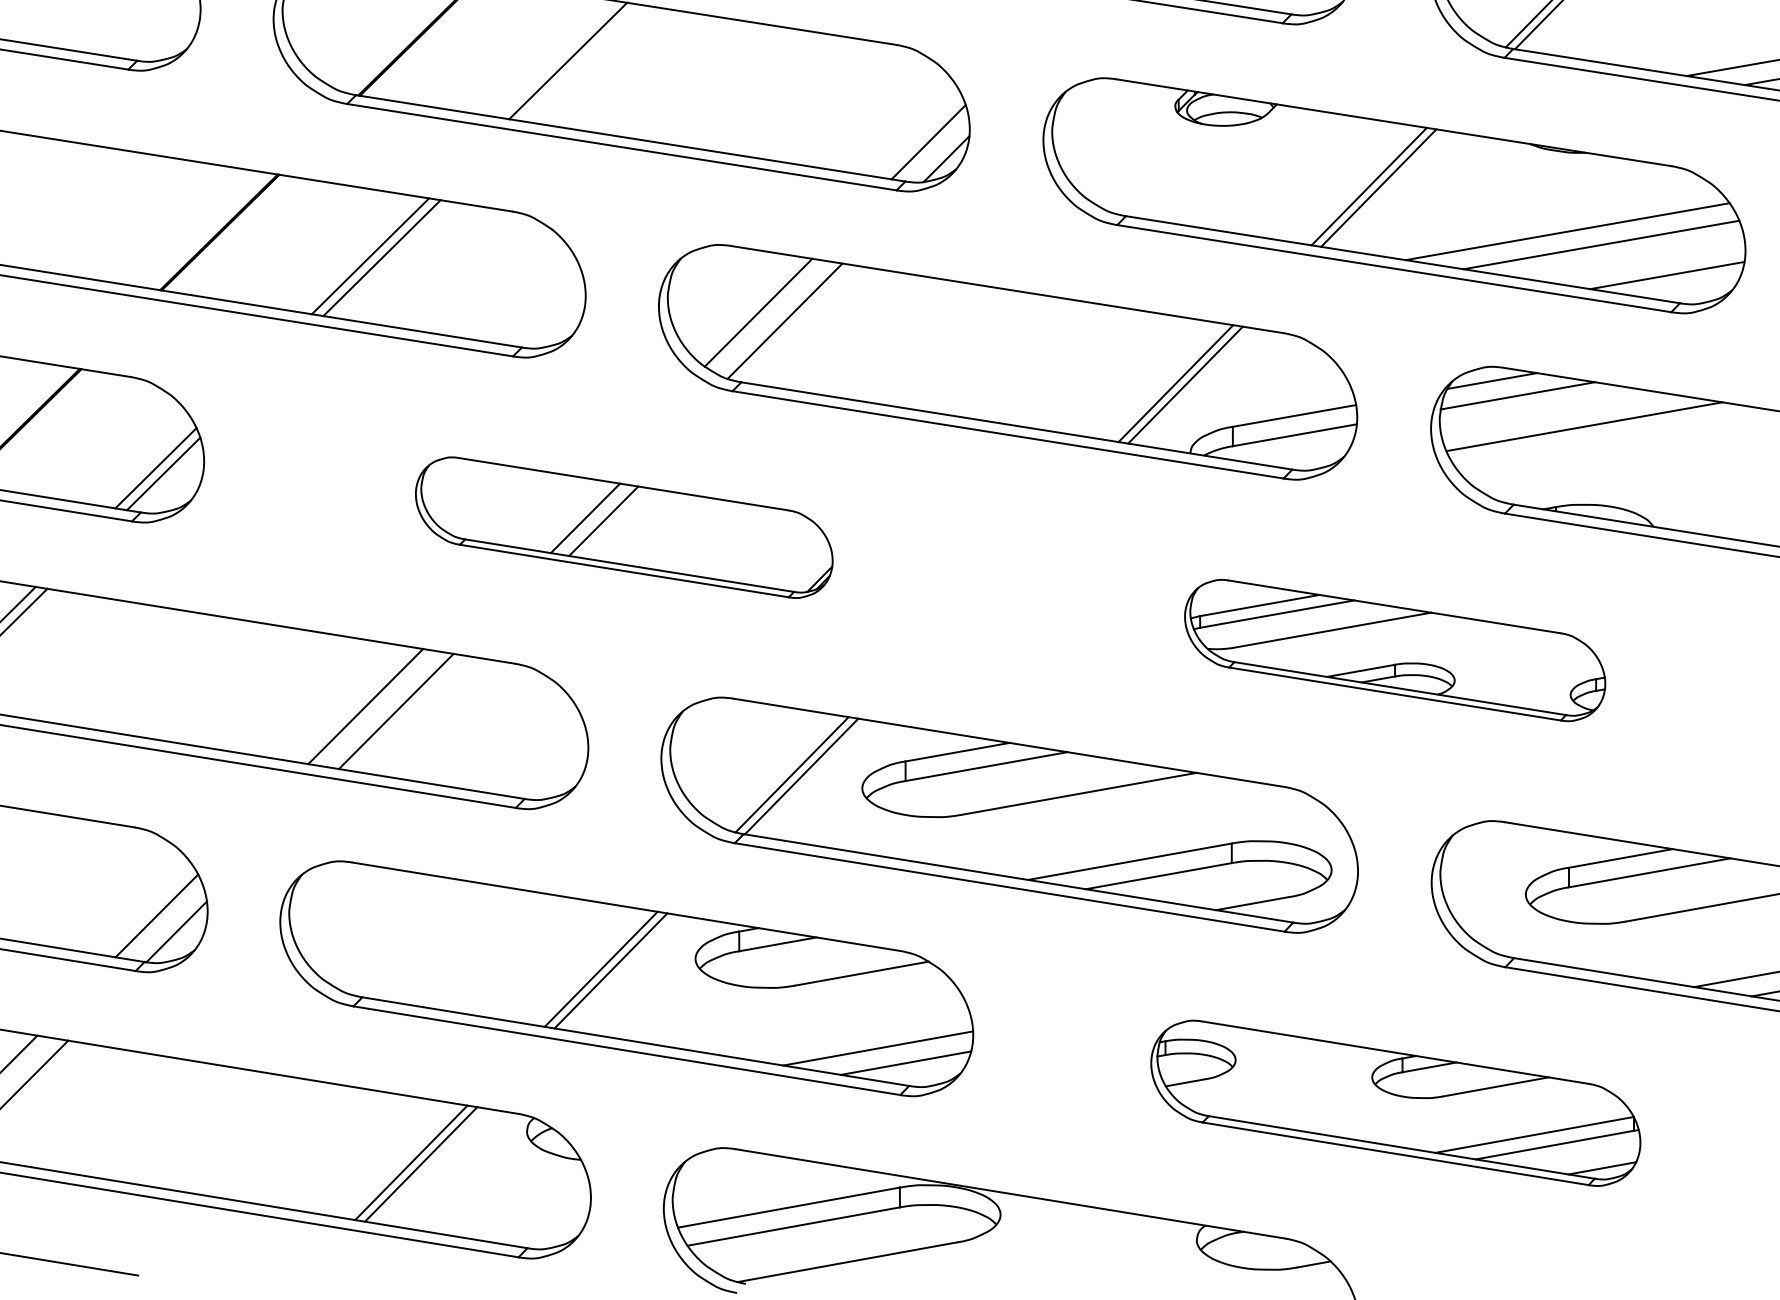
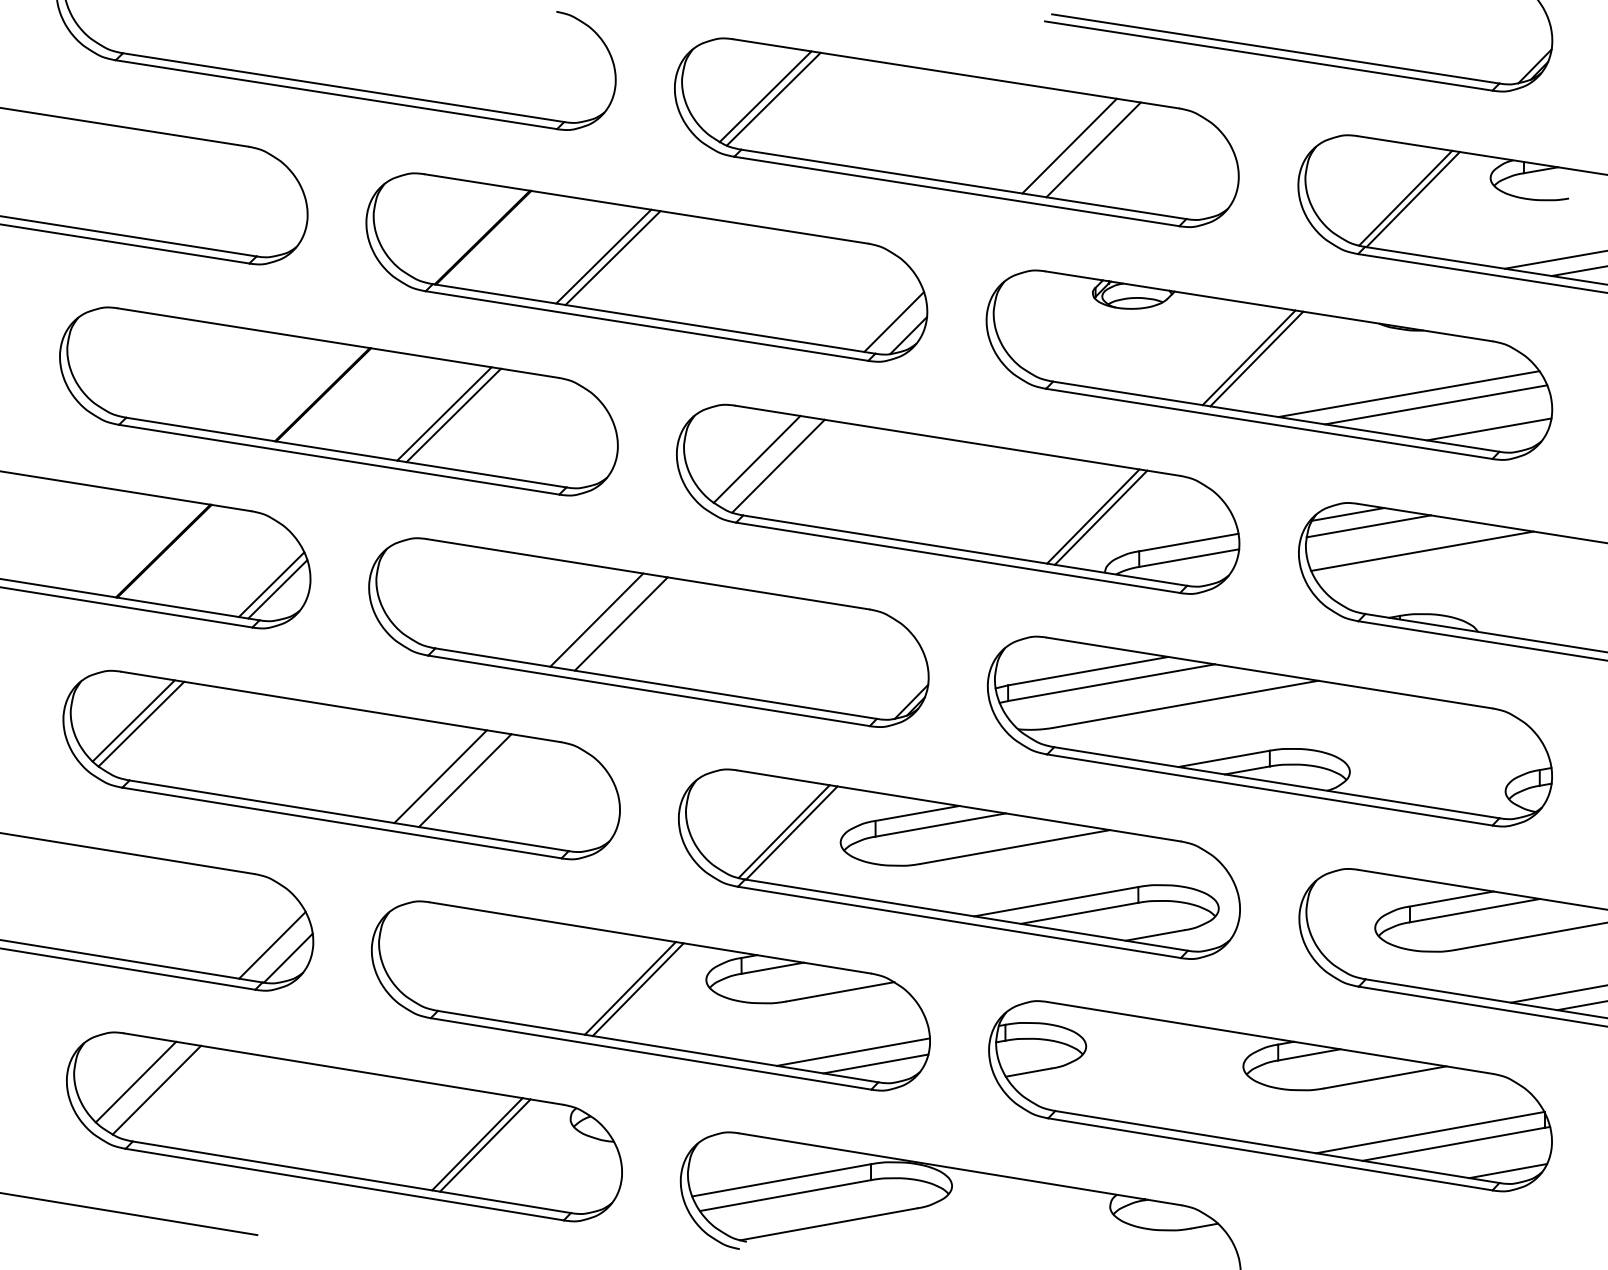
line: (579, 63) -> (612, 258), added
part: (623, 527) -> (648, 632), size x1.67
part: (1394, 650) -> (1269, 731), size x1.67
part: (1395, 1103) -> (1270, 1096), size x1.43

